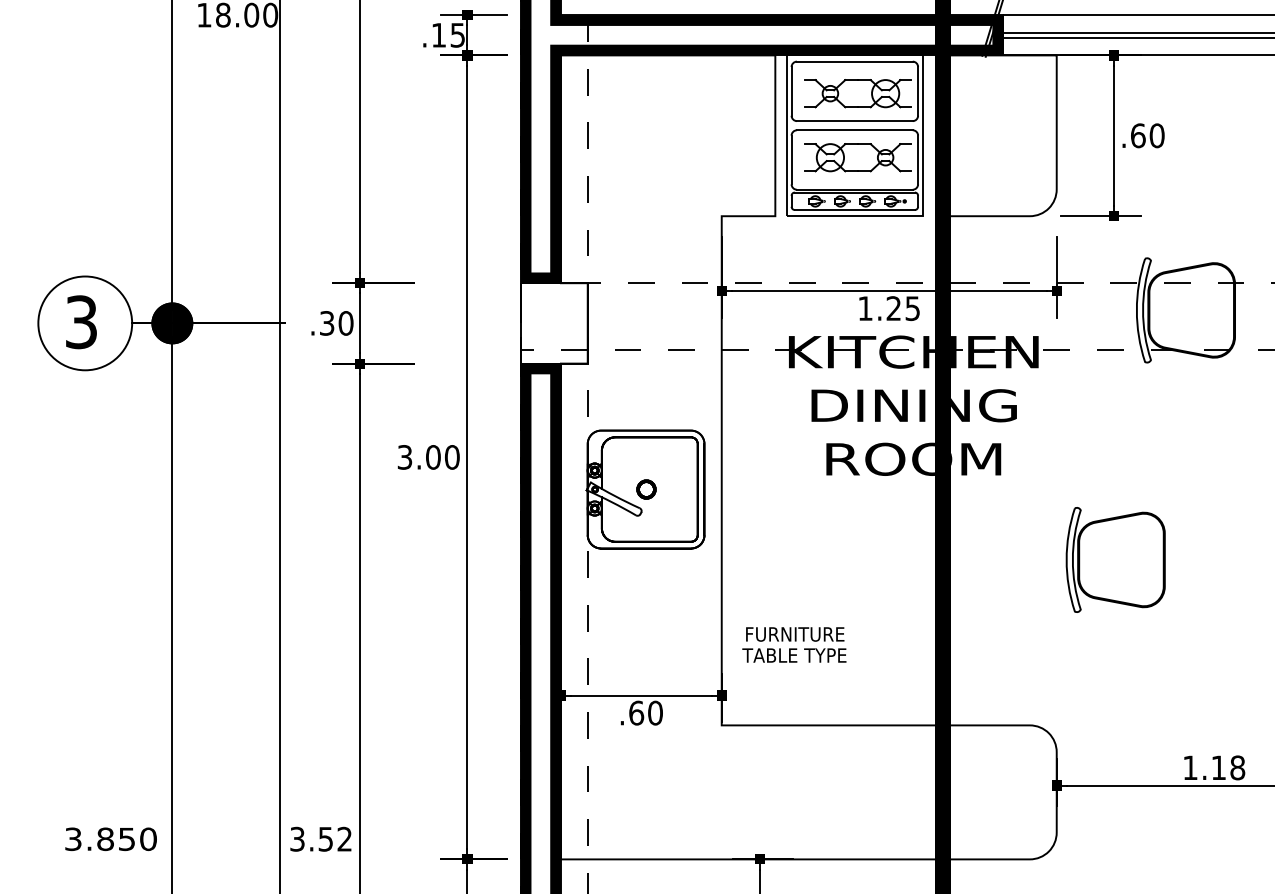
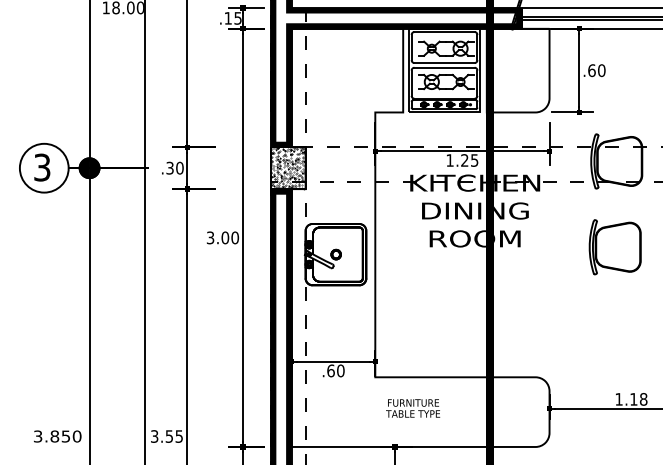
hatch: (552, 323) -> (287, 168), added
part: (1114, 560) -> (614, 247), moved
text: (795, 645) -> (413, 408), moved
text: (343, 839) -> (178, 436), 3.52 -> 3.55

